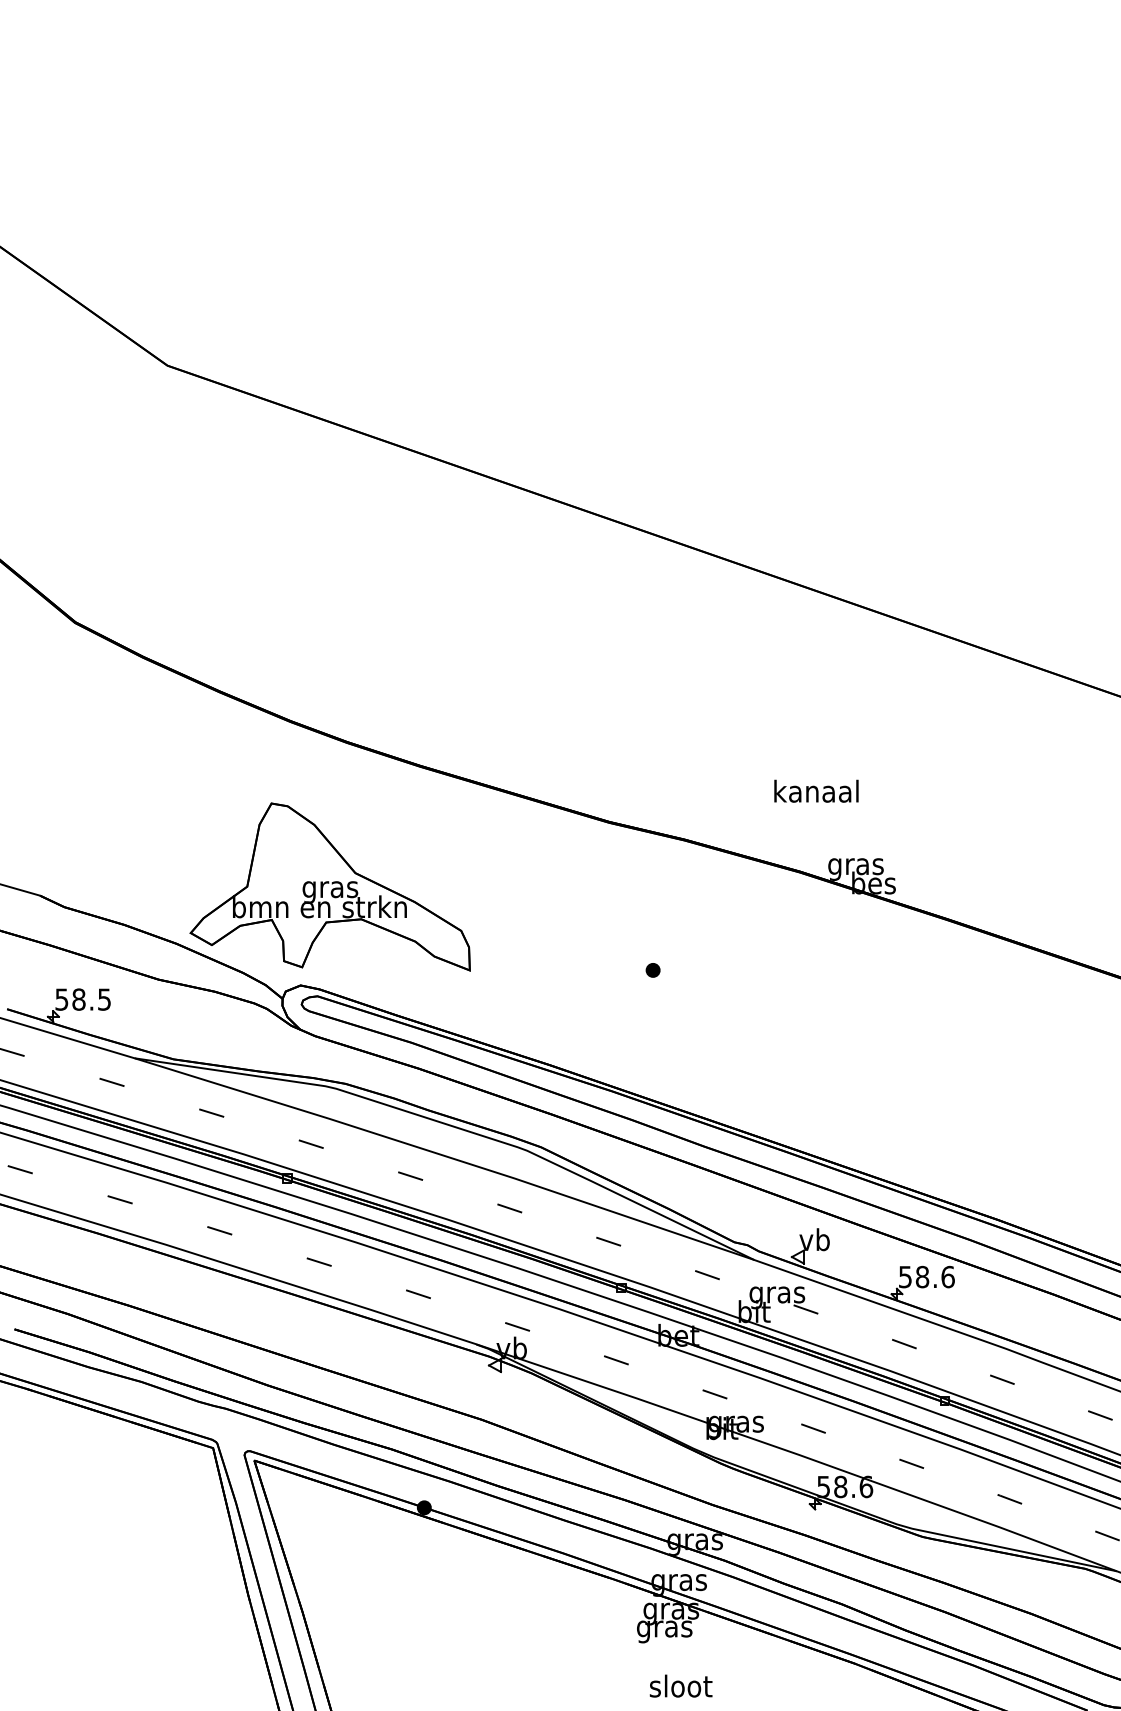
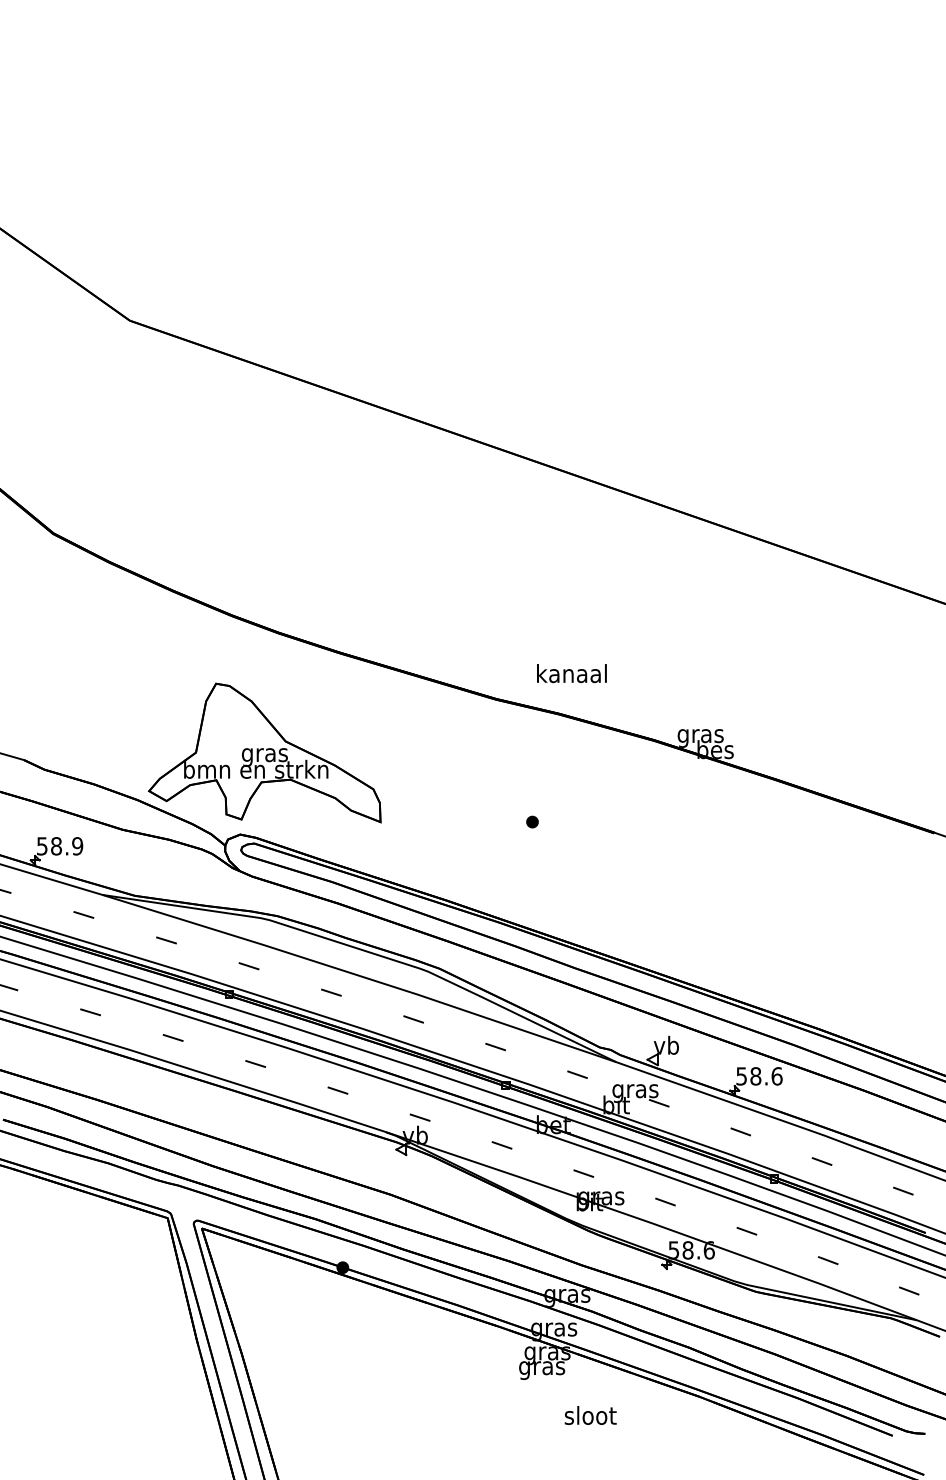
text: (815, 791) -> (571, 673), moved
text: (104, 999) -> (77, 846), 58.5 -> 58.9
text: (680, 1686) -> (590, 1415), moved

